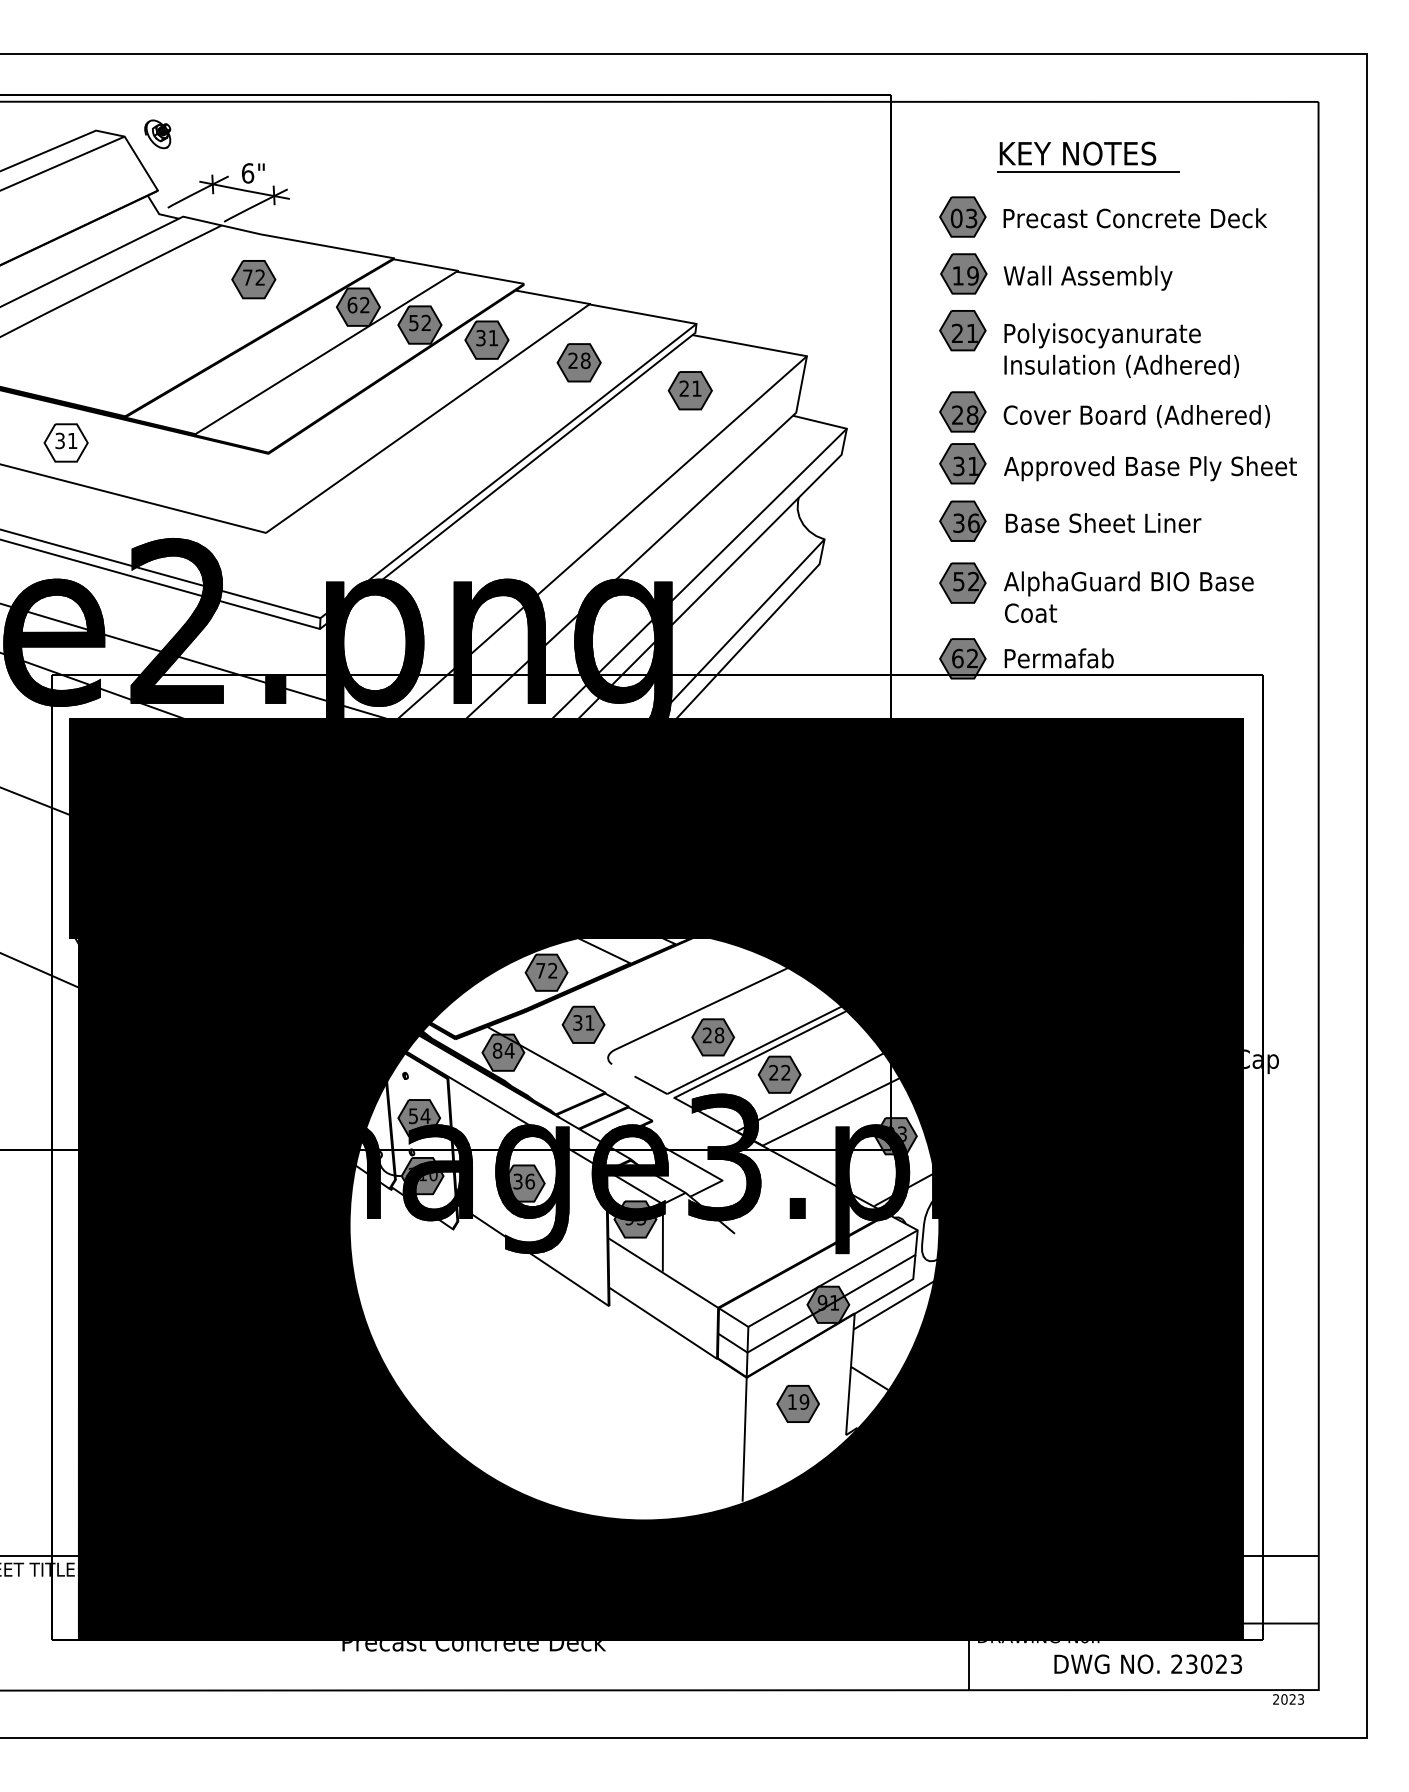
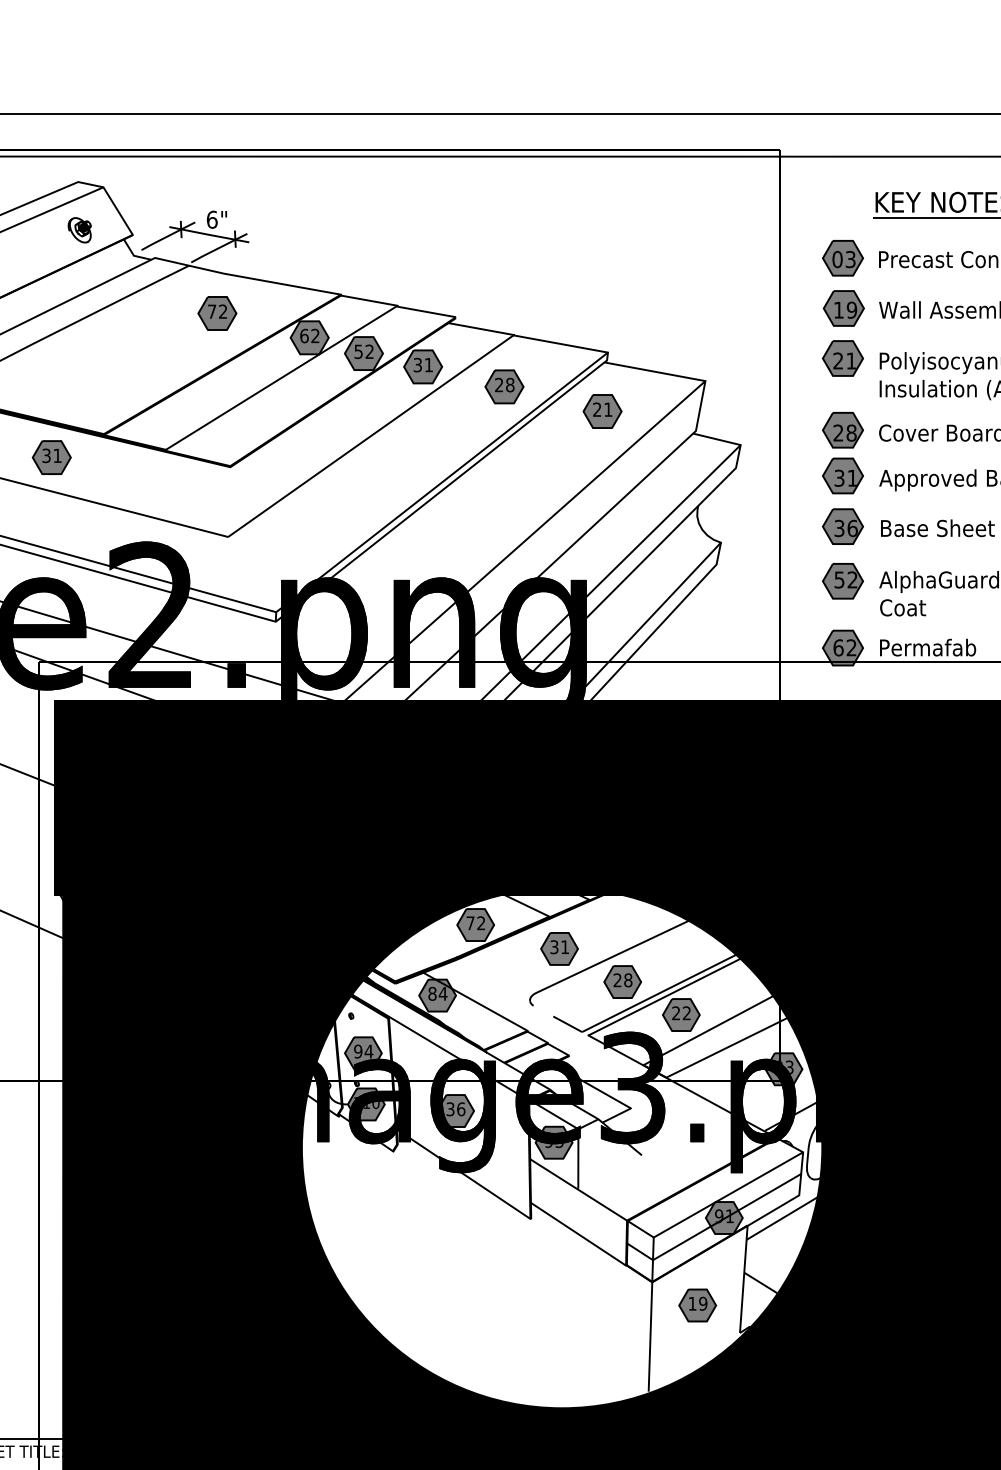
part: (157, 134) -> (79, 230), moved
fill: (65, 442) -> (51, 457), added
part: (583, 1024) -> (559, 948), moved
text: (413, 1115) -> (358, 1050), 54 -> 94

